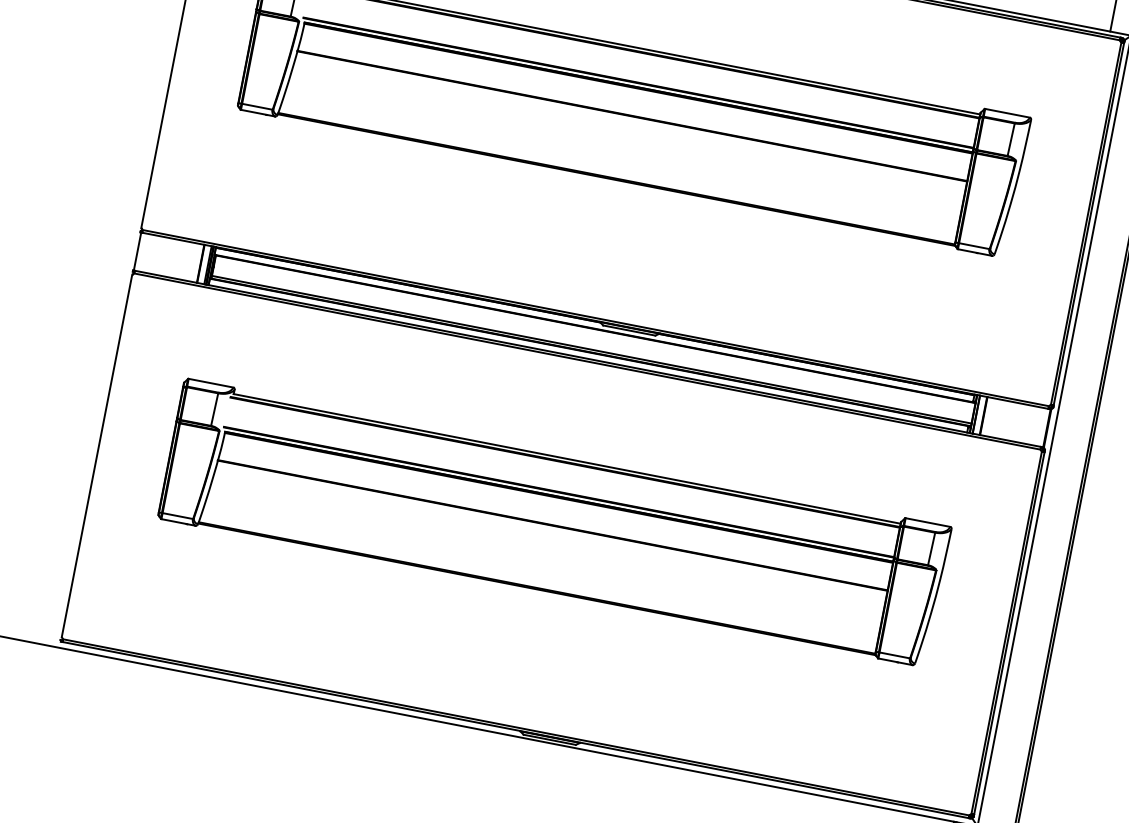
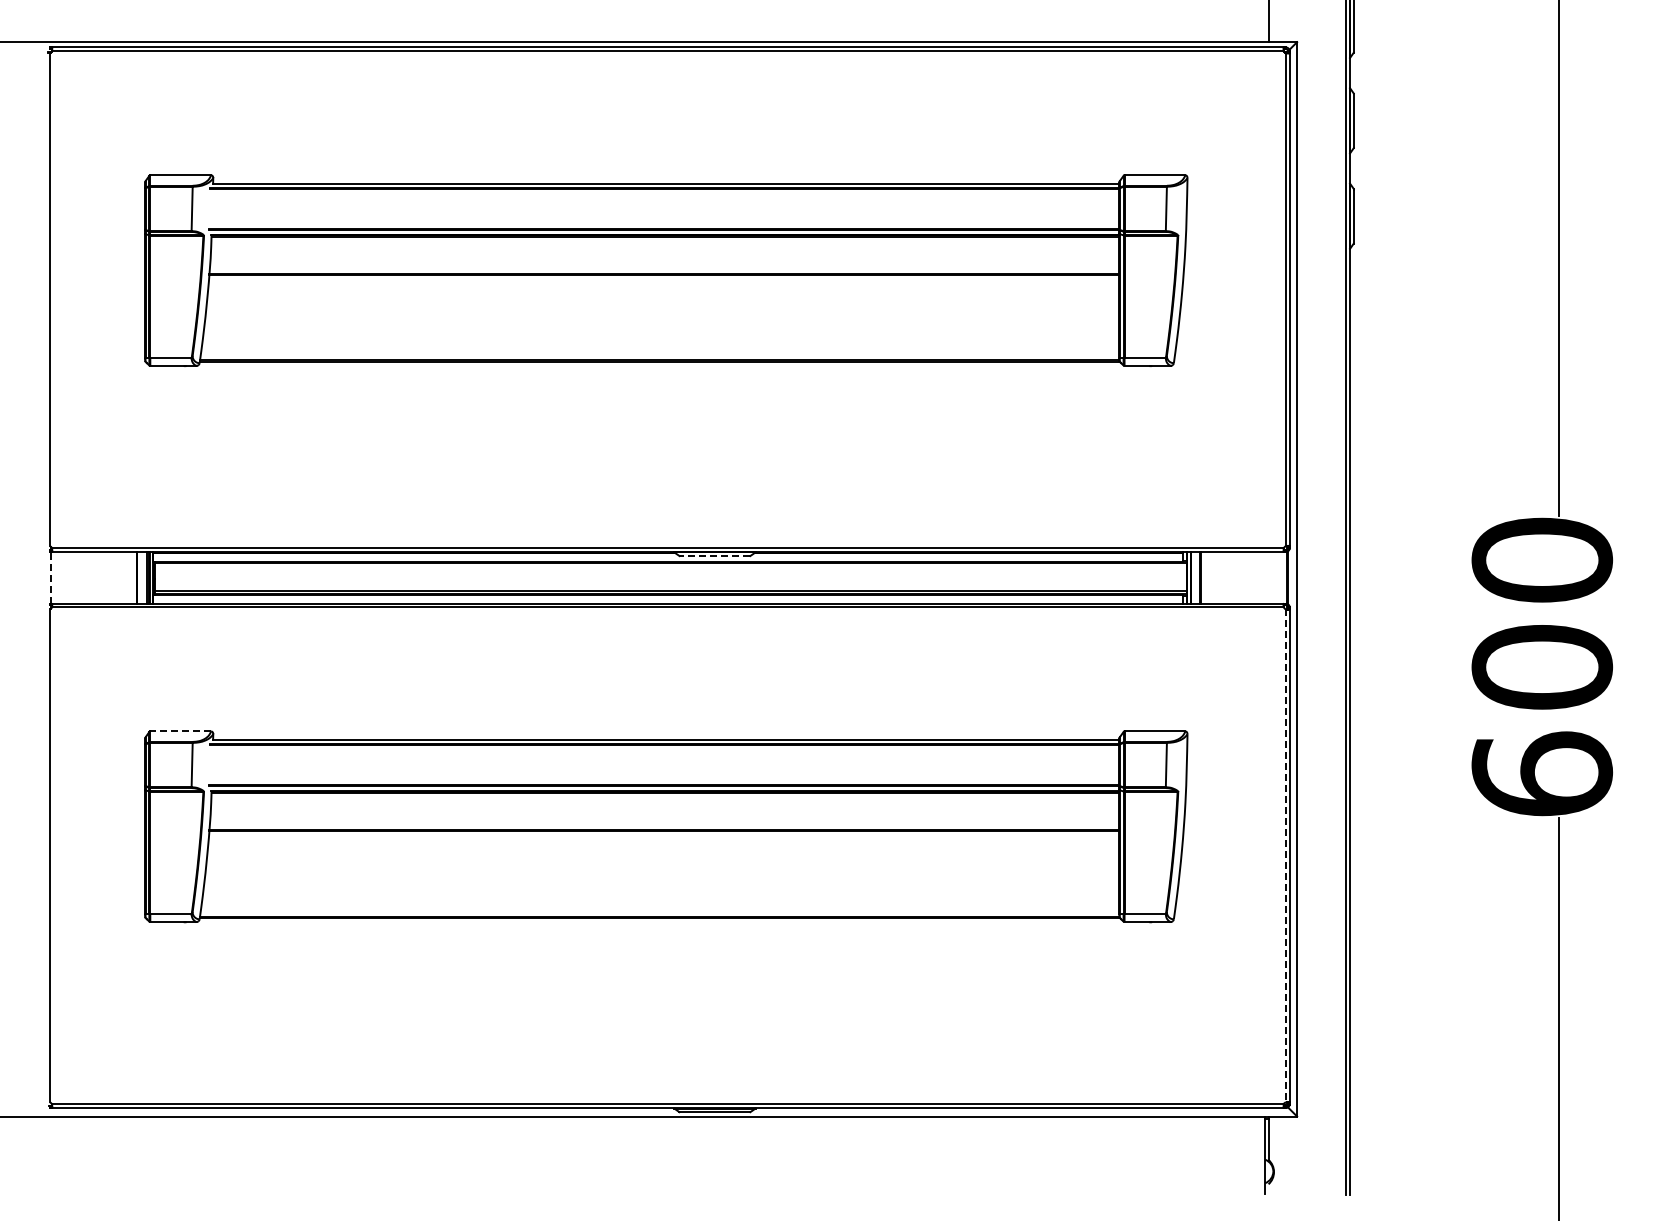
line: (137, 251) -> (50, 577), solid -> dashed
line: (628, 330) -> (714, 556), solid -> dashed
line: (210, 383) -> (180, 731), solid -> dashed
line: (1006, 633) -> (1285, 856), solid -> dashed

